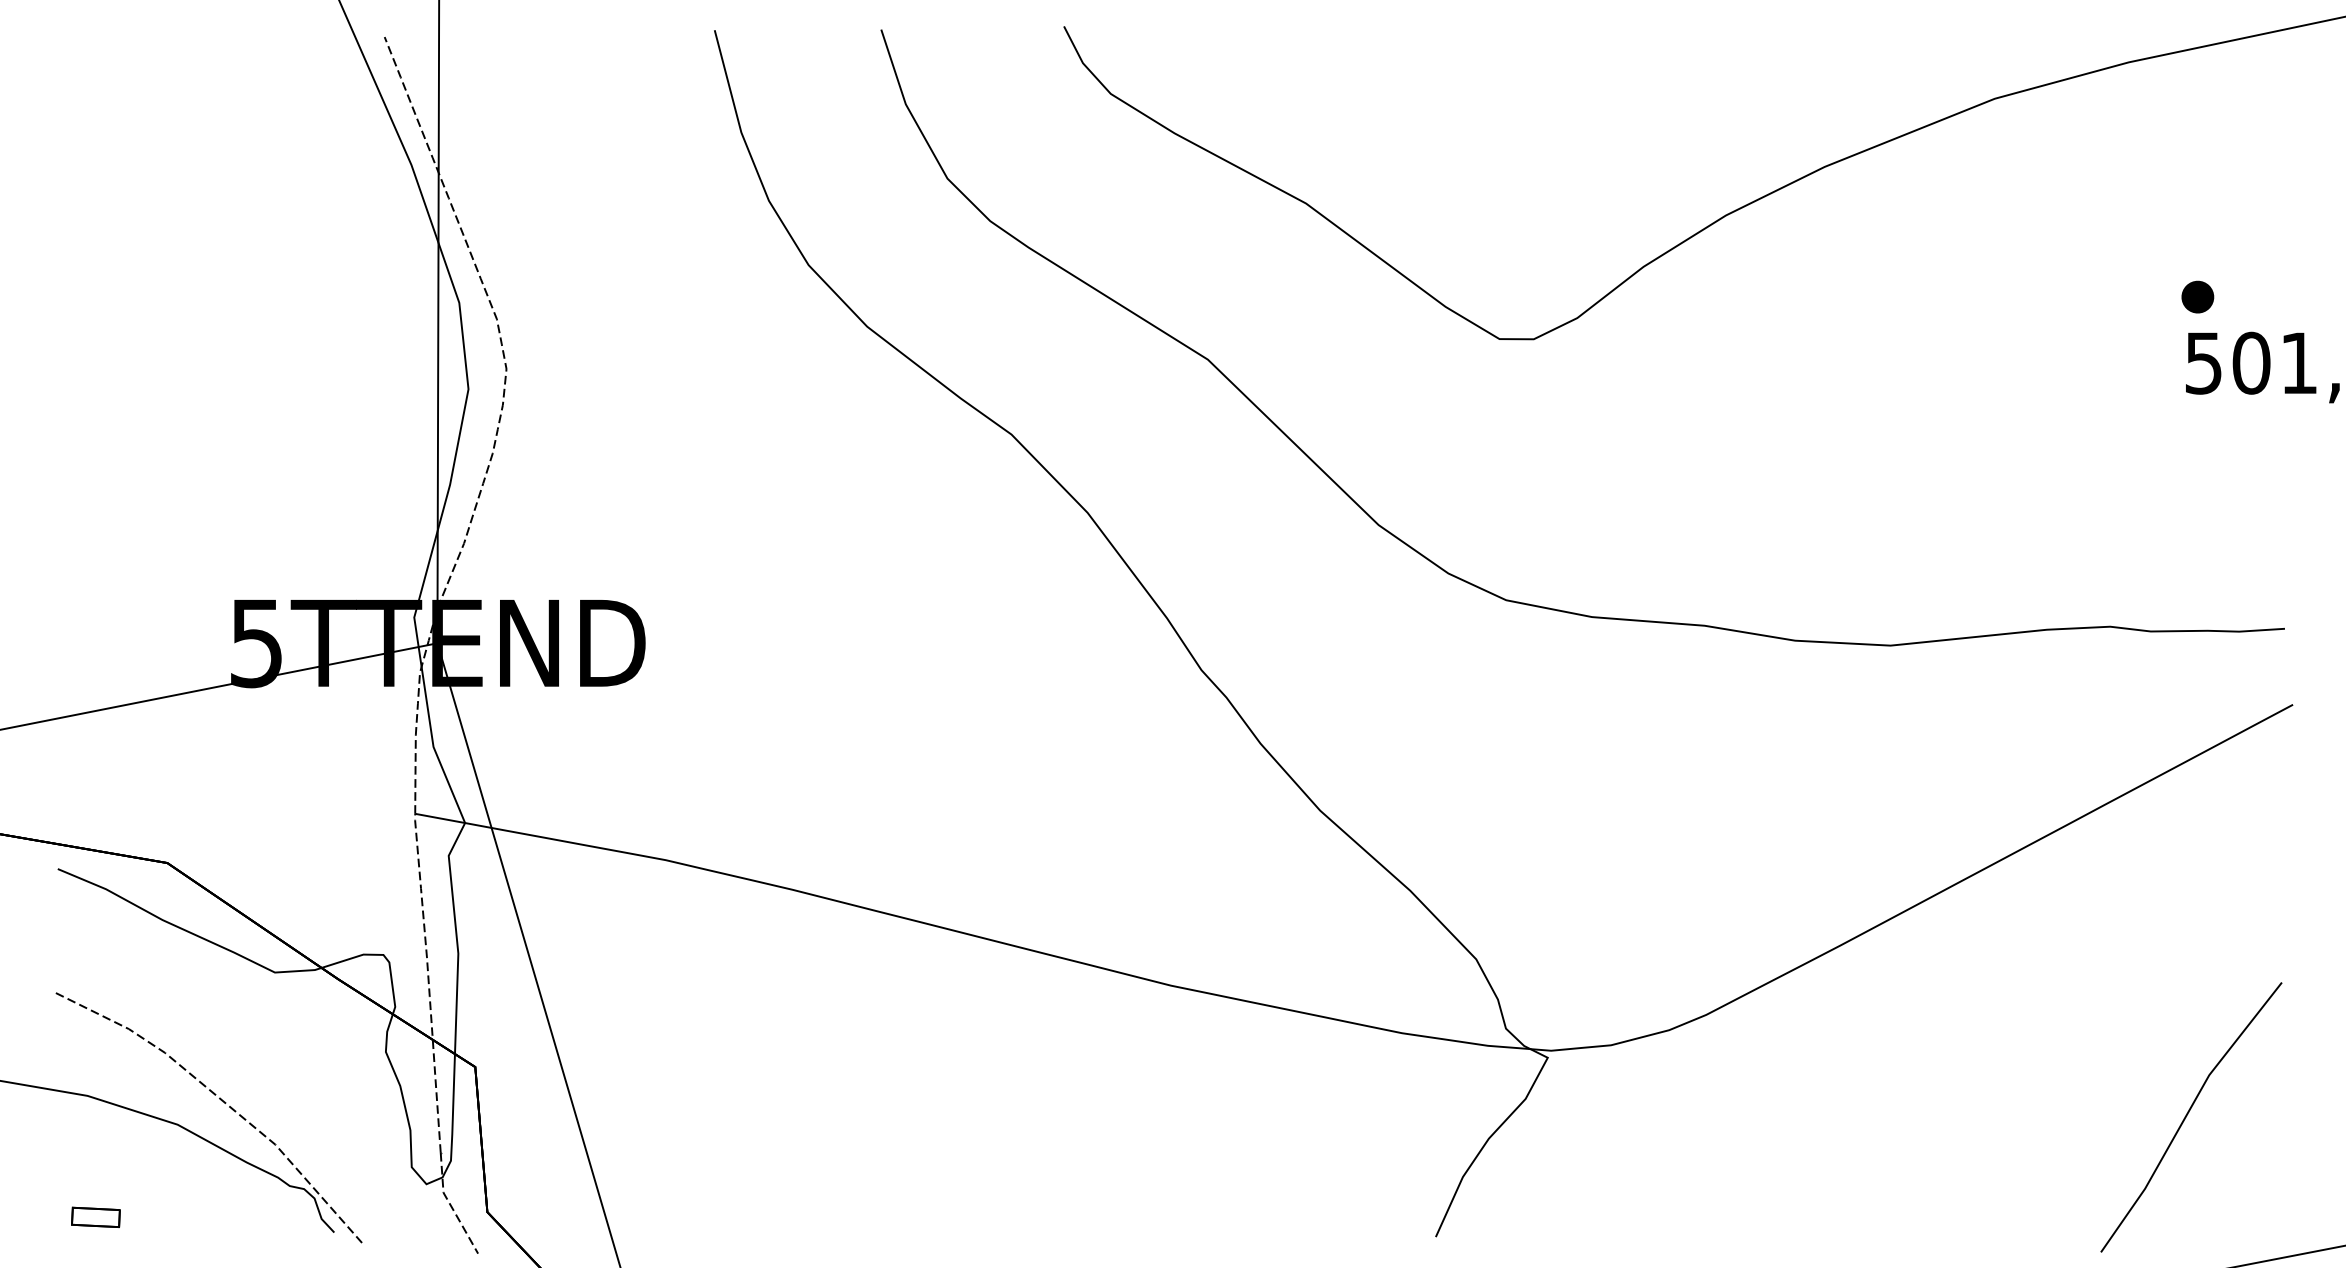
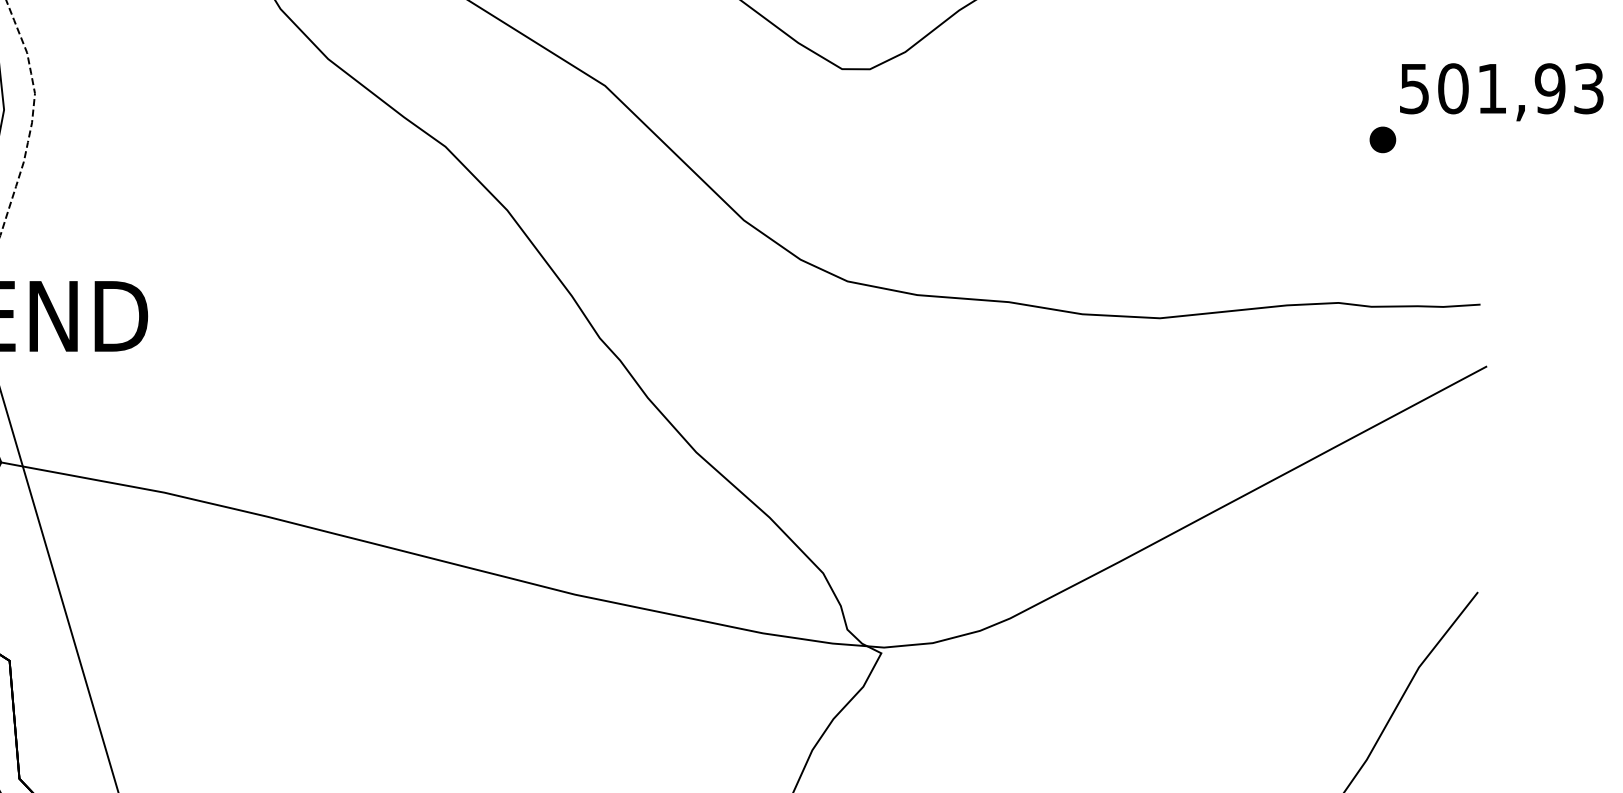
part: (2197, 296) -> (1382, 139), moved

